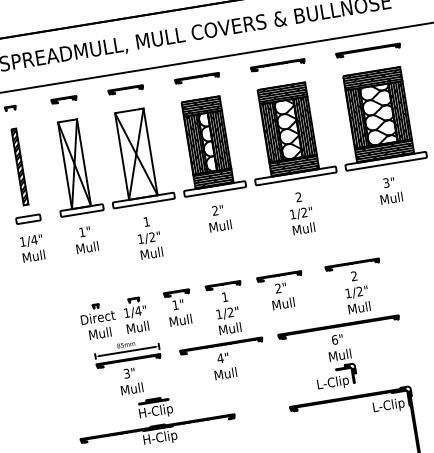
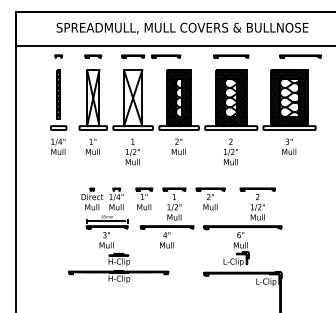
line: (368, 50) -> (300, 56), moved
line: (197, 78) -> (166, 56), moved

